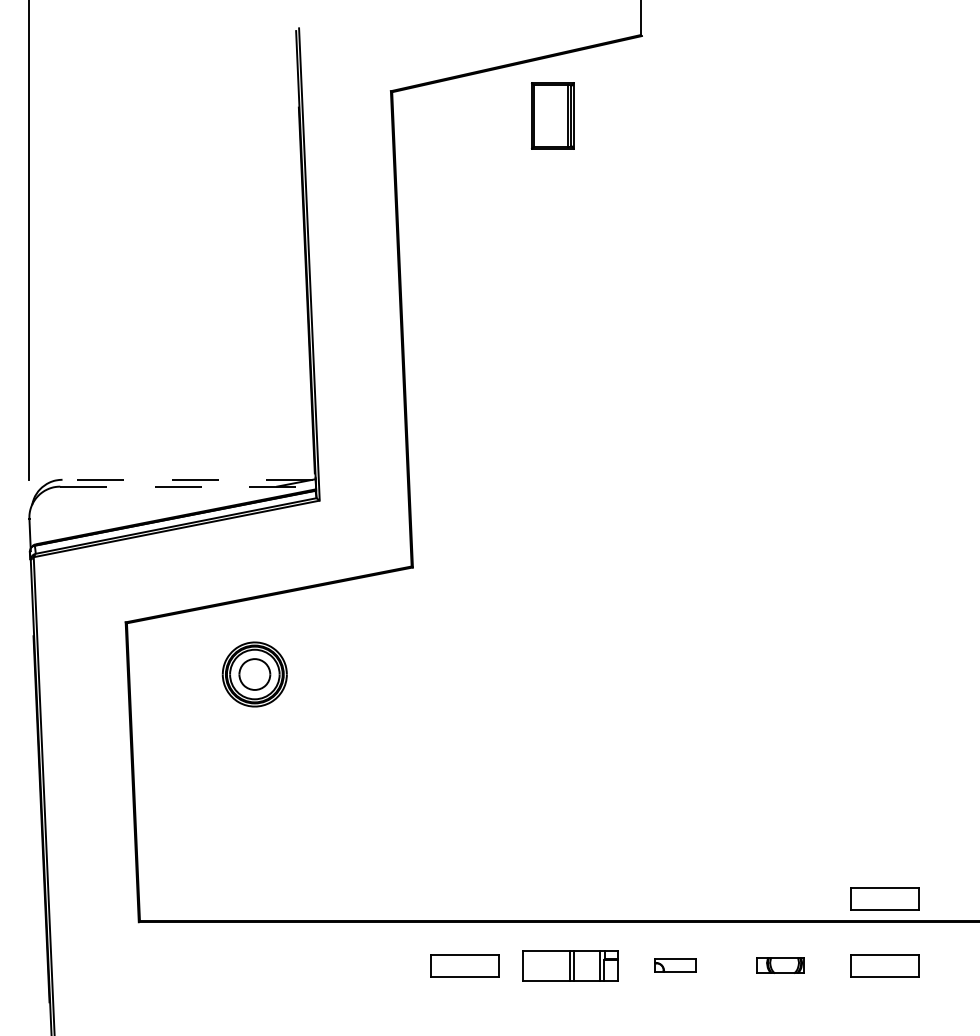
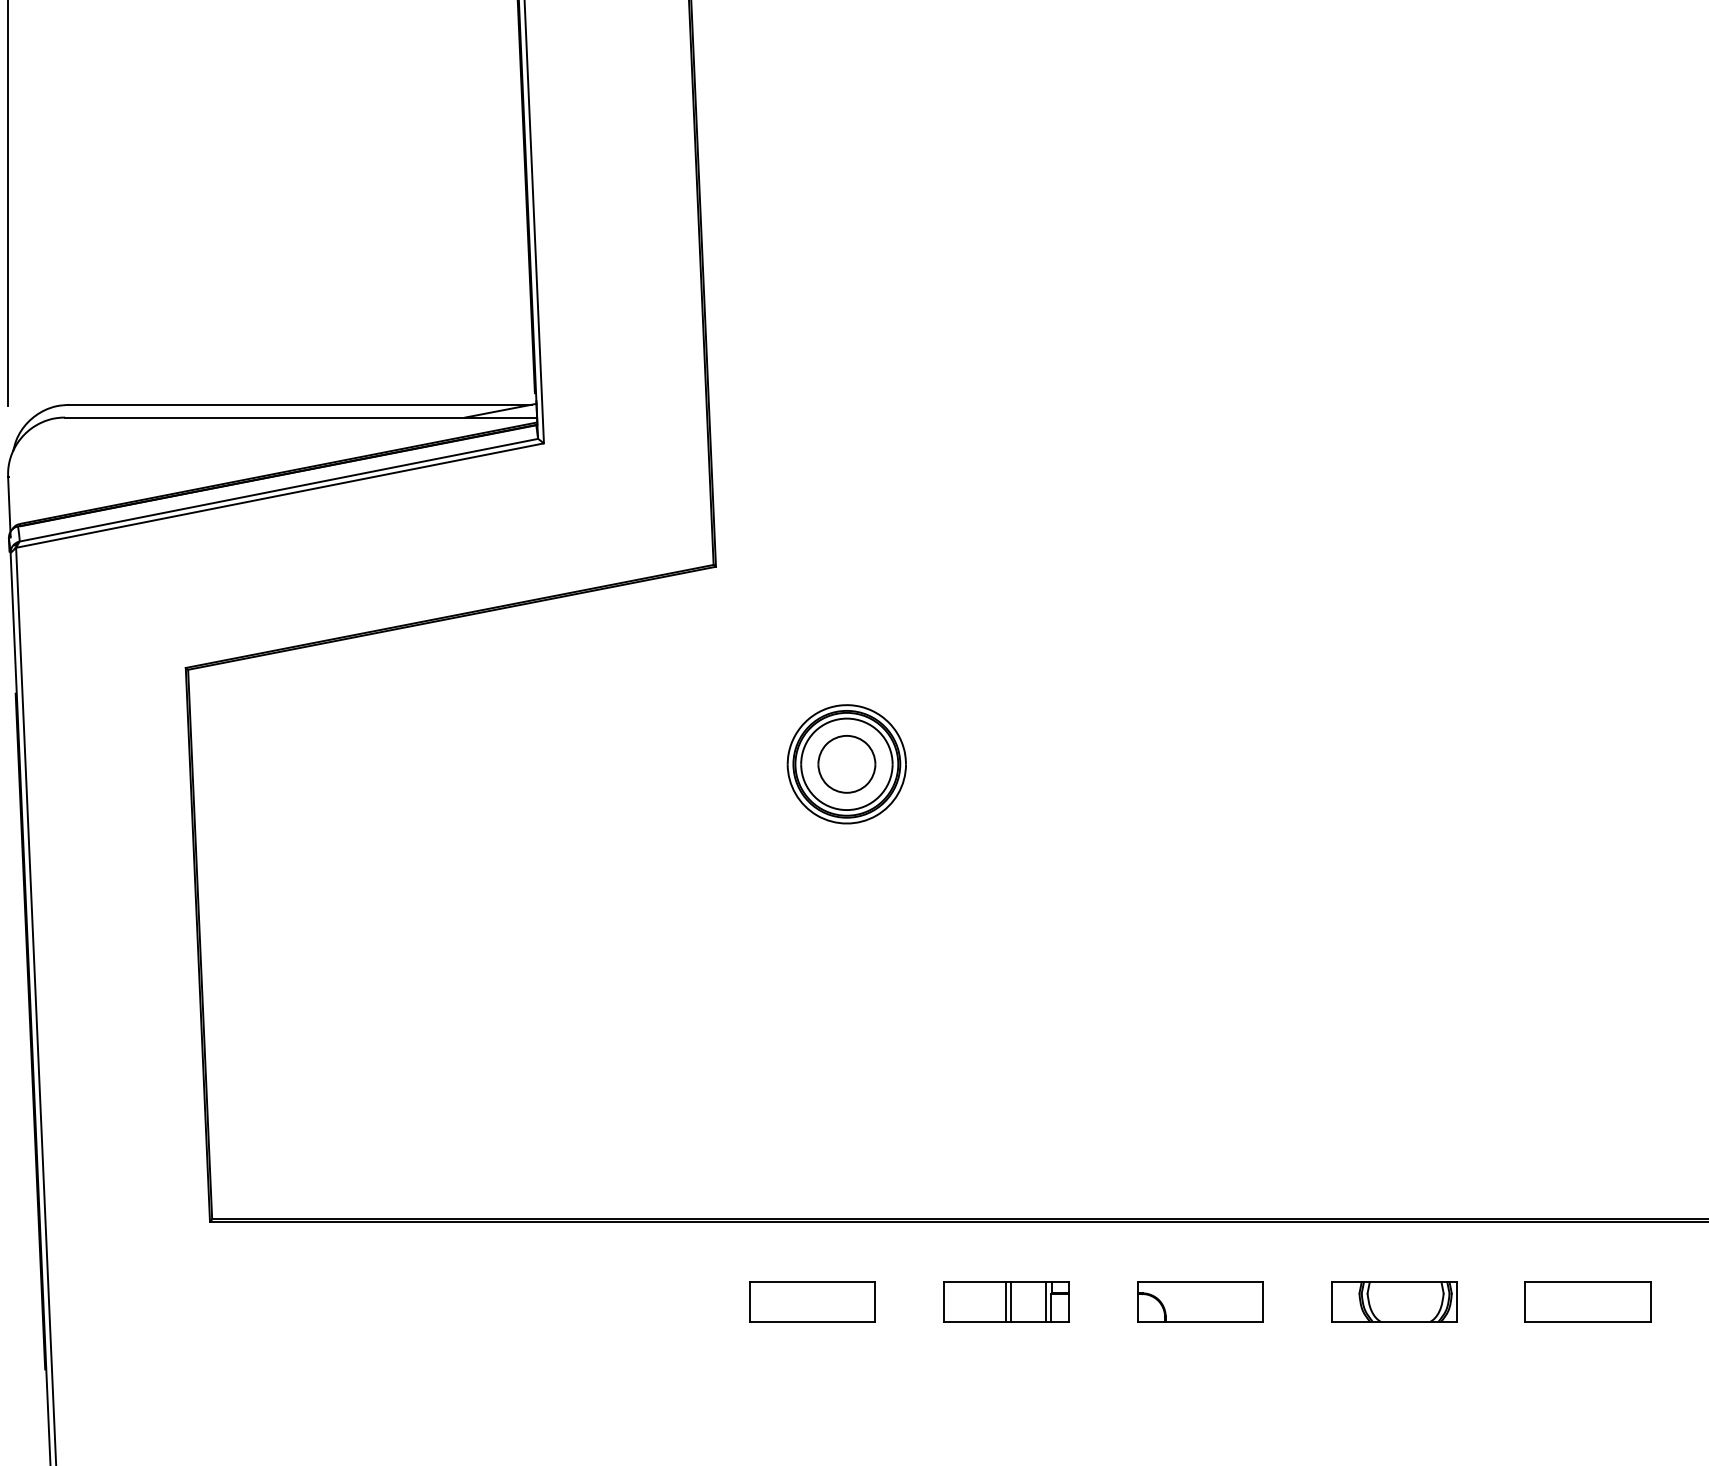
line: (187, 479) -> (299, 404), dashed -> solid
line: (188, 486) -> (301, 417), dashed -> solid
part: (254, 674) -> (846, 764), moved
part: (884, 898) -> (1586, 1177), removed
part: (569, 965) -> (1004, 1301), size x0.71
part: (674, 965) -> (1198, 1301), size x1.67
part: (779, 965) -> (1392, 1301), size x1.43

